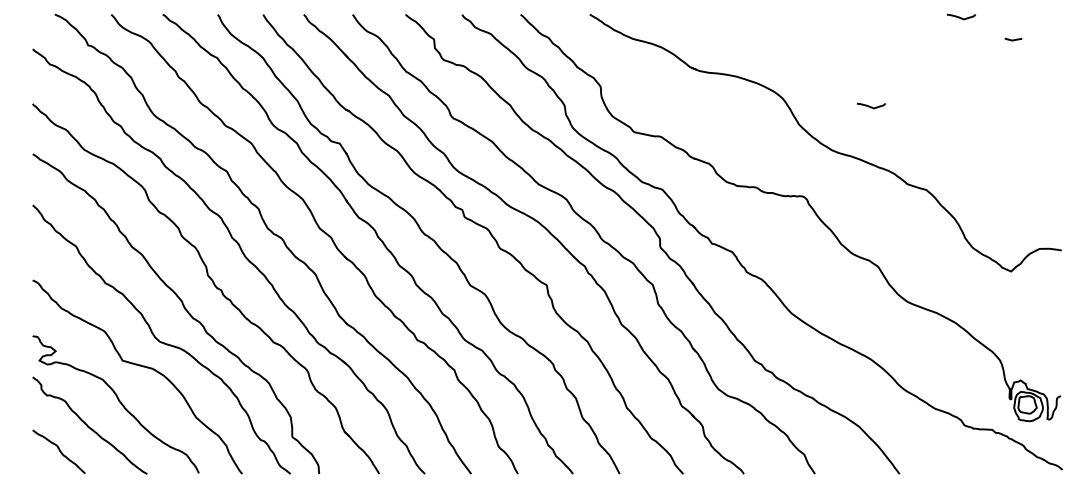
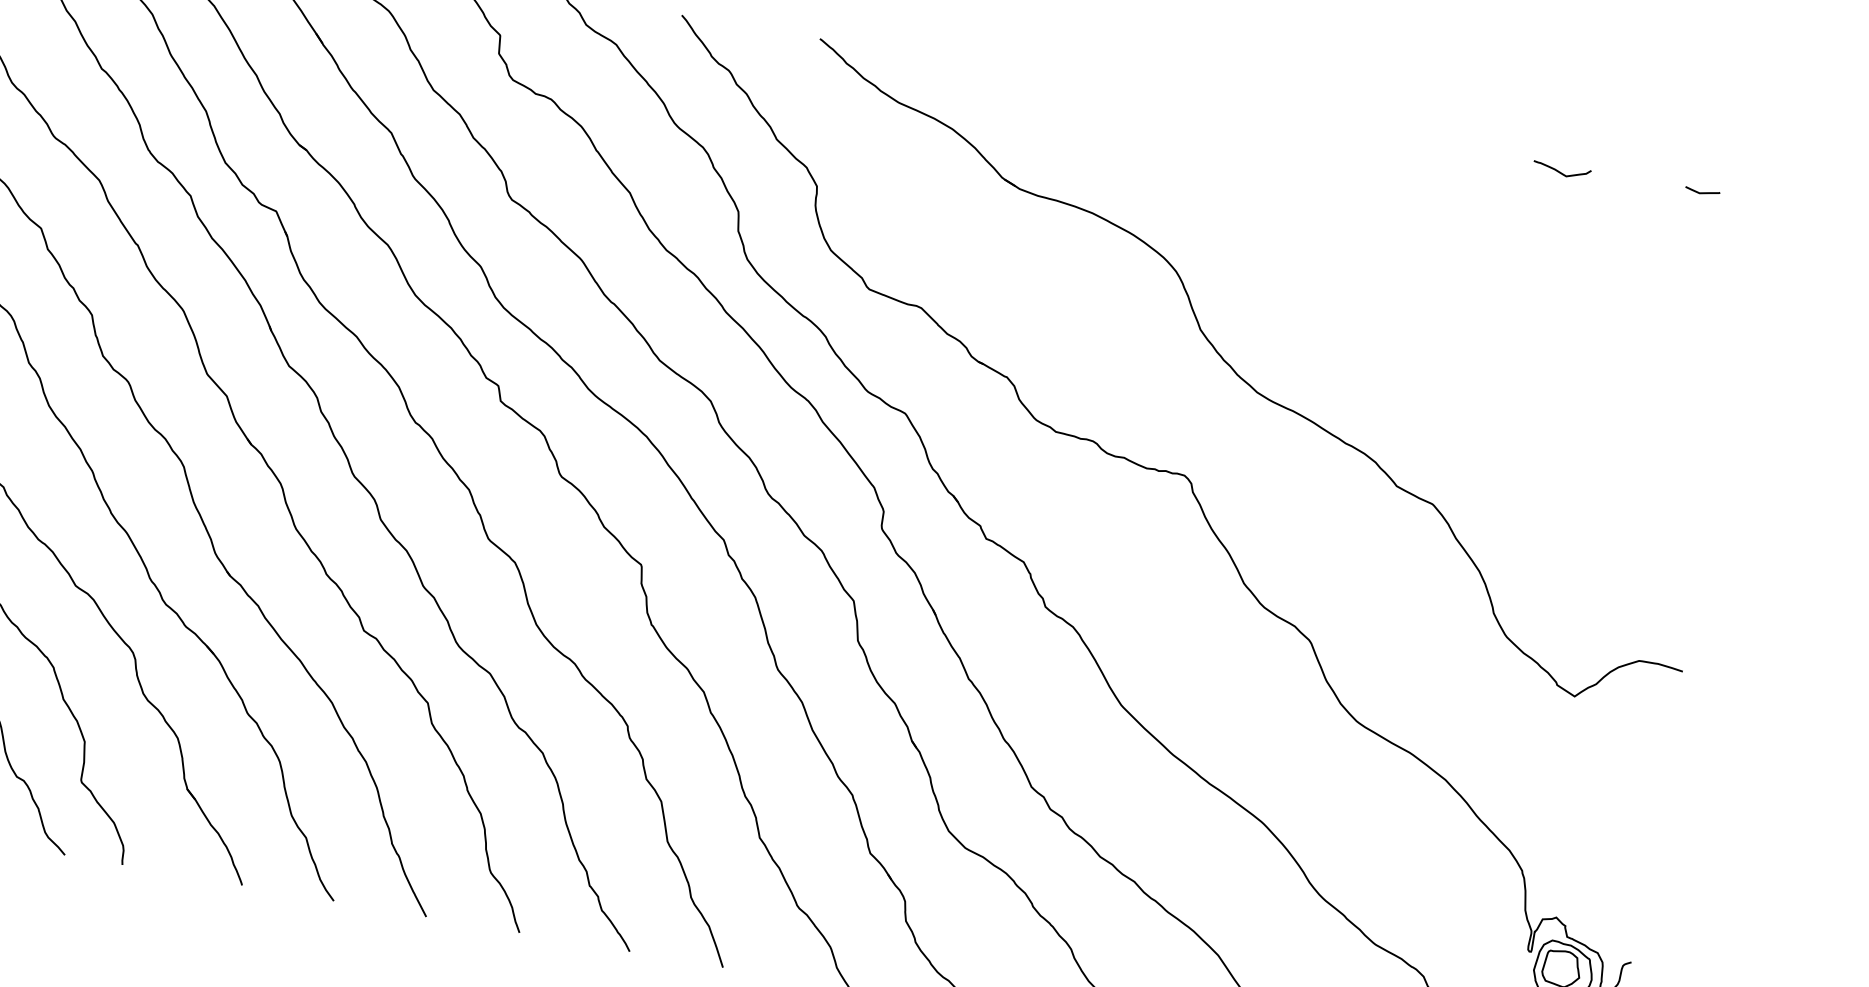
curve: (1013, 39) -> (1702, 191), moved
curve: (869, 105) -> (1348, 316), removed

